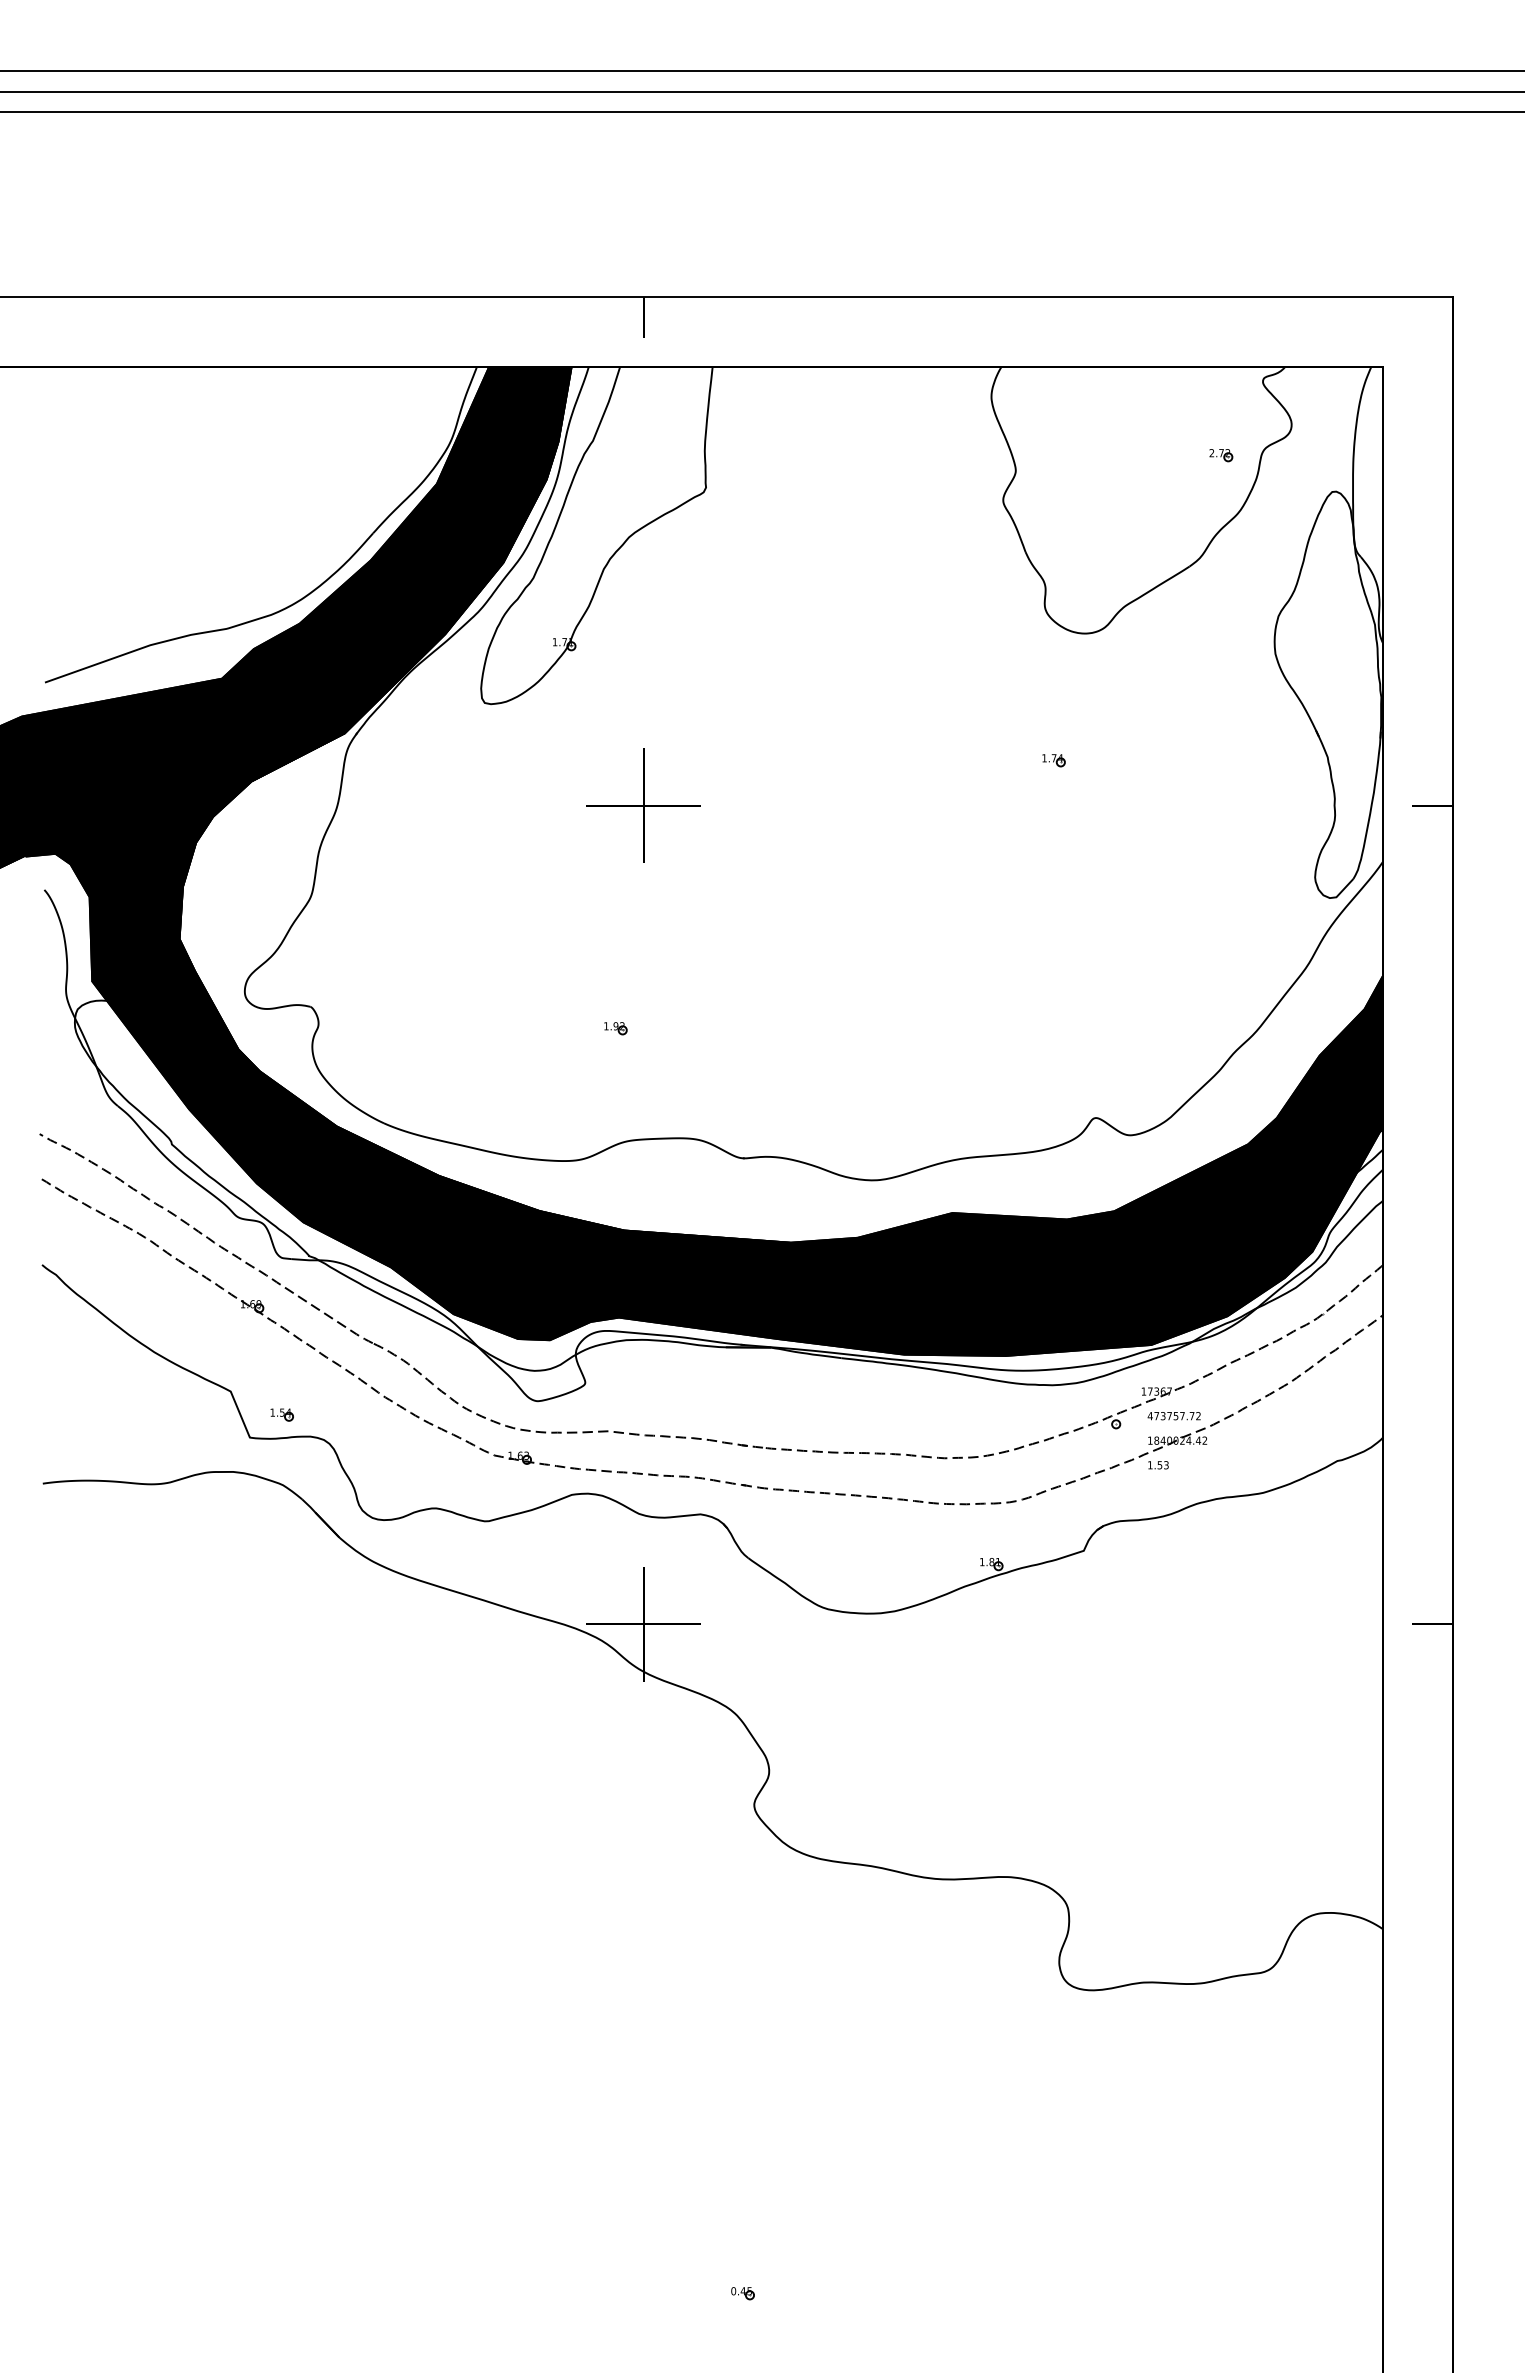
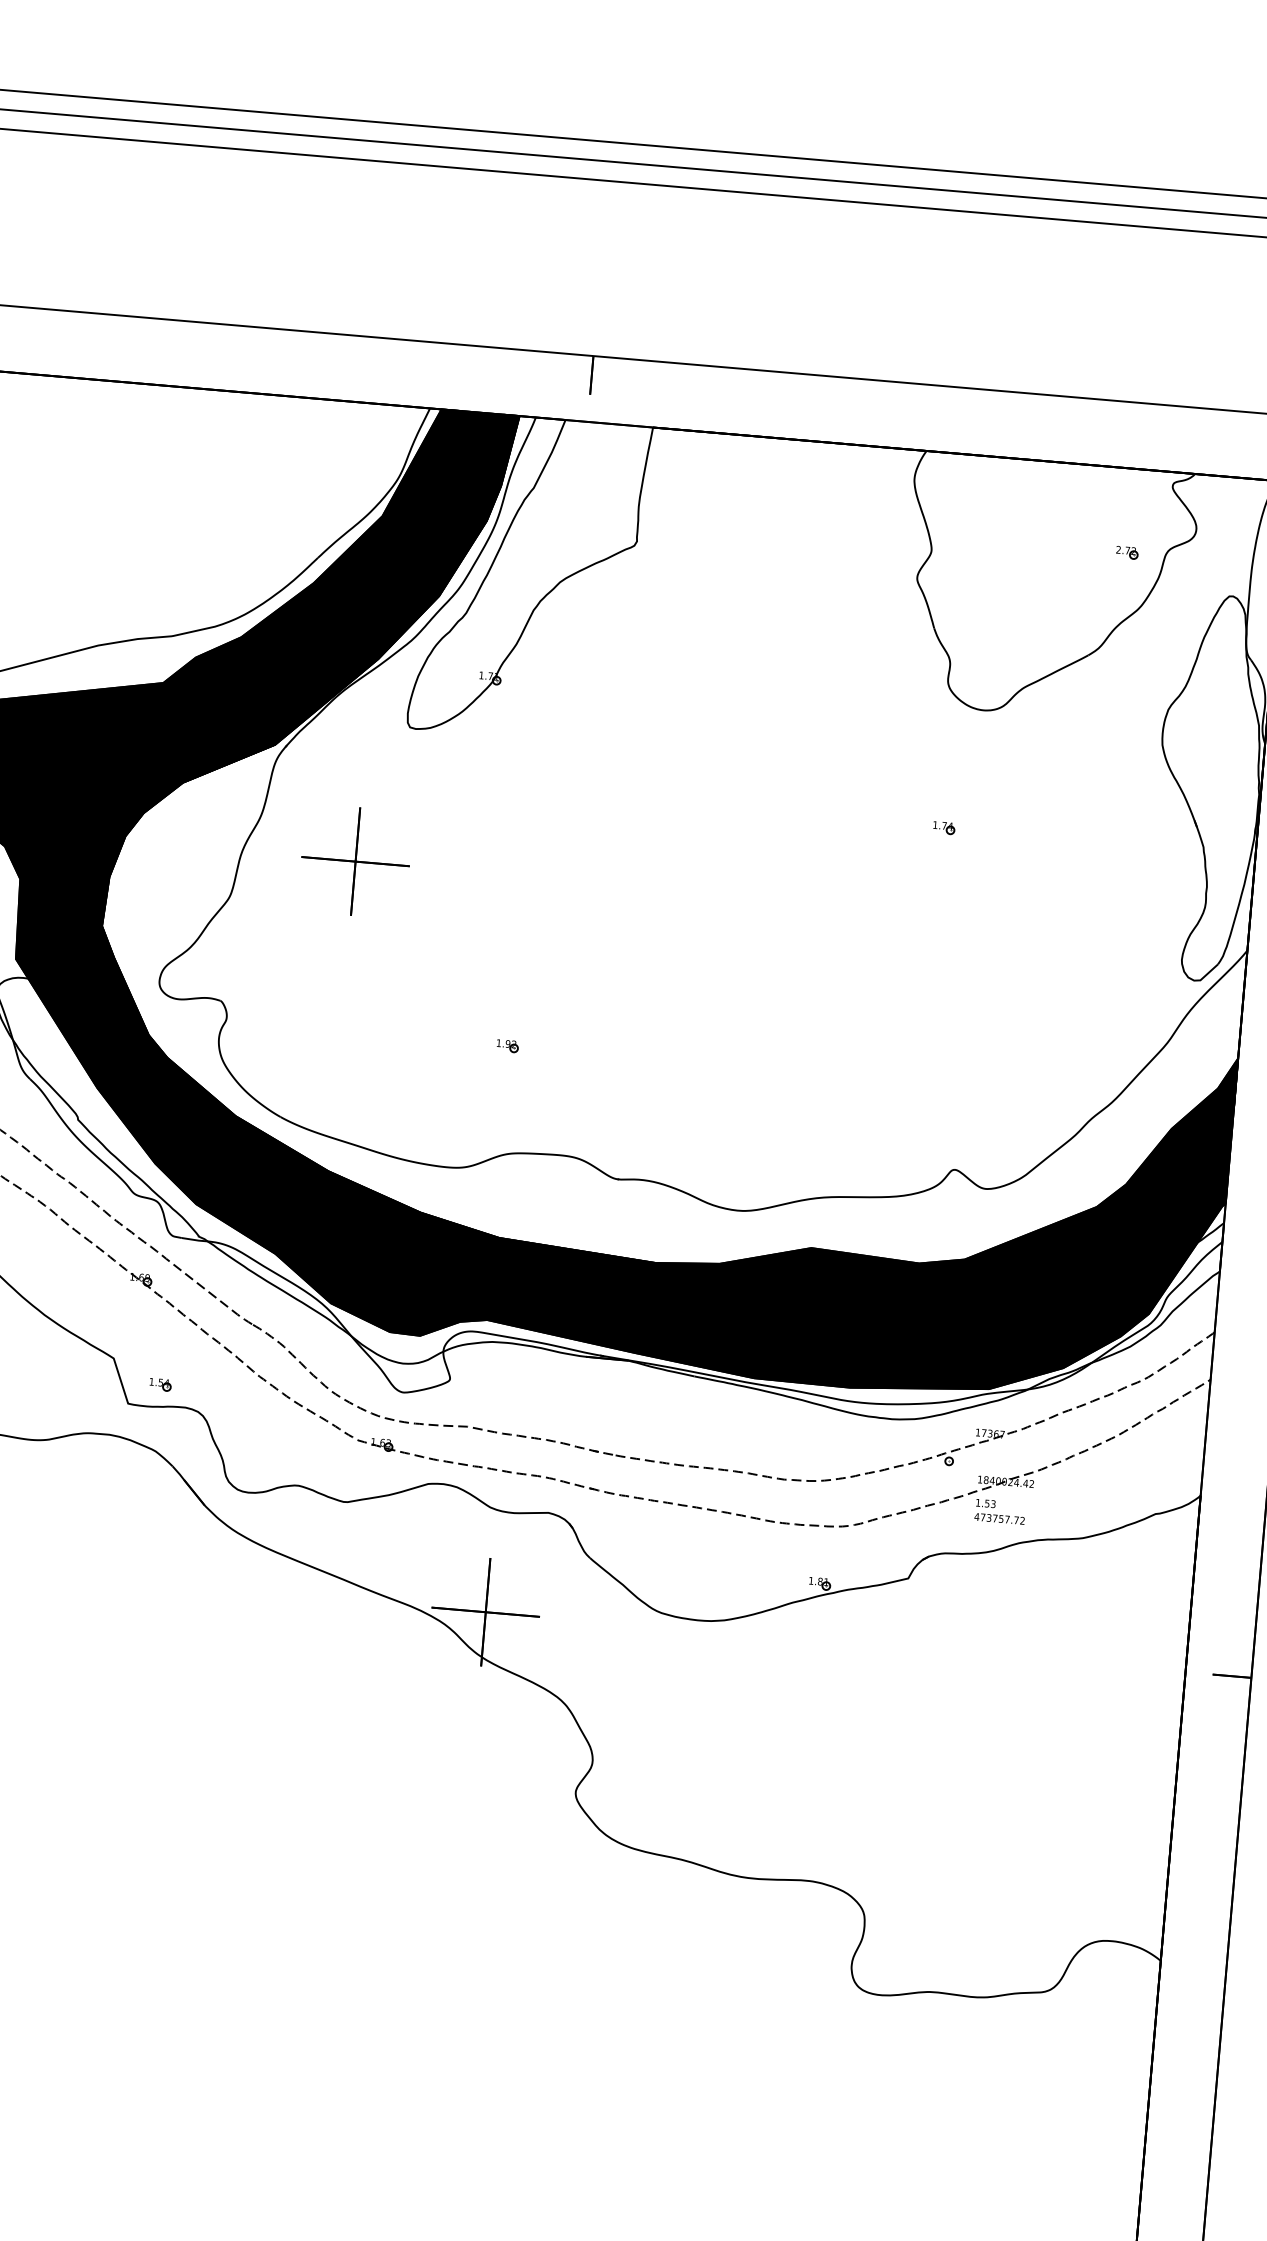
part: (643, 805) -> (355, 861), moved
text: (1173, 1416) -> (998, 1519), moved

